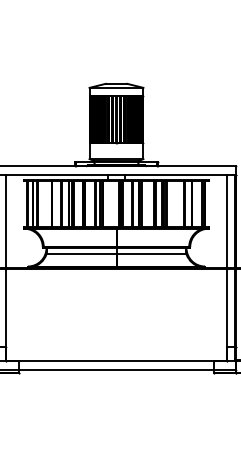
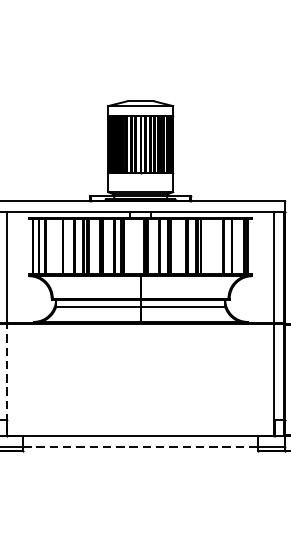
line: (5, 314) -> (6, 379), solid -> dashed
line: (116, 369) -> (140, 446), solid -> dashed

